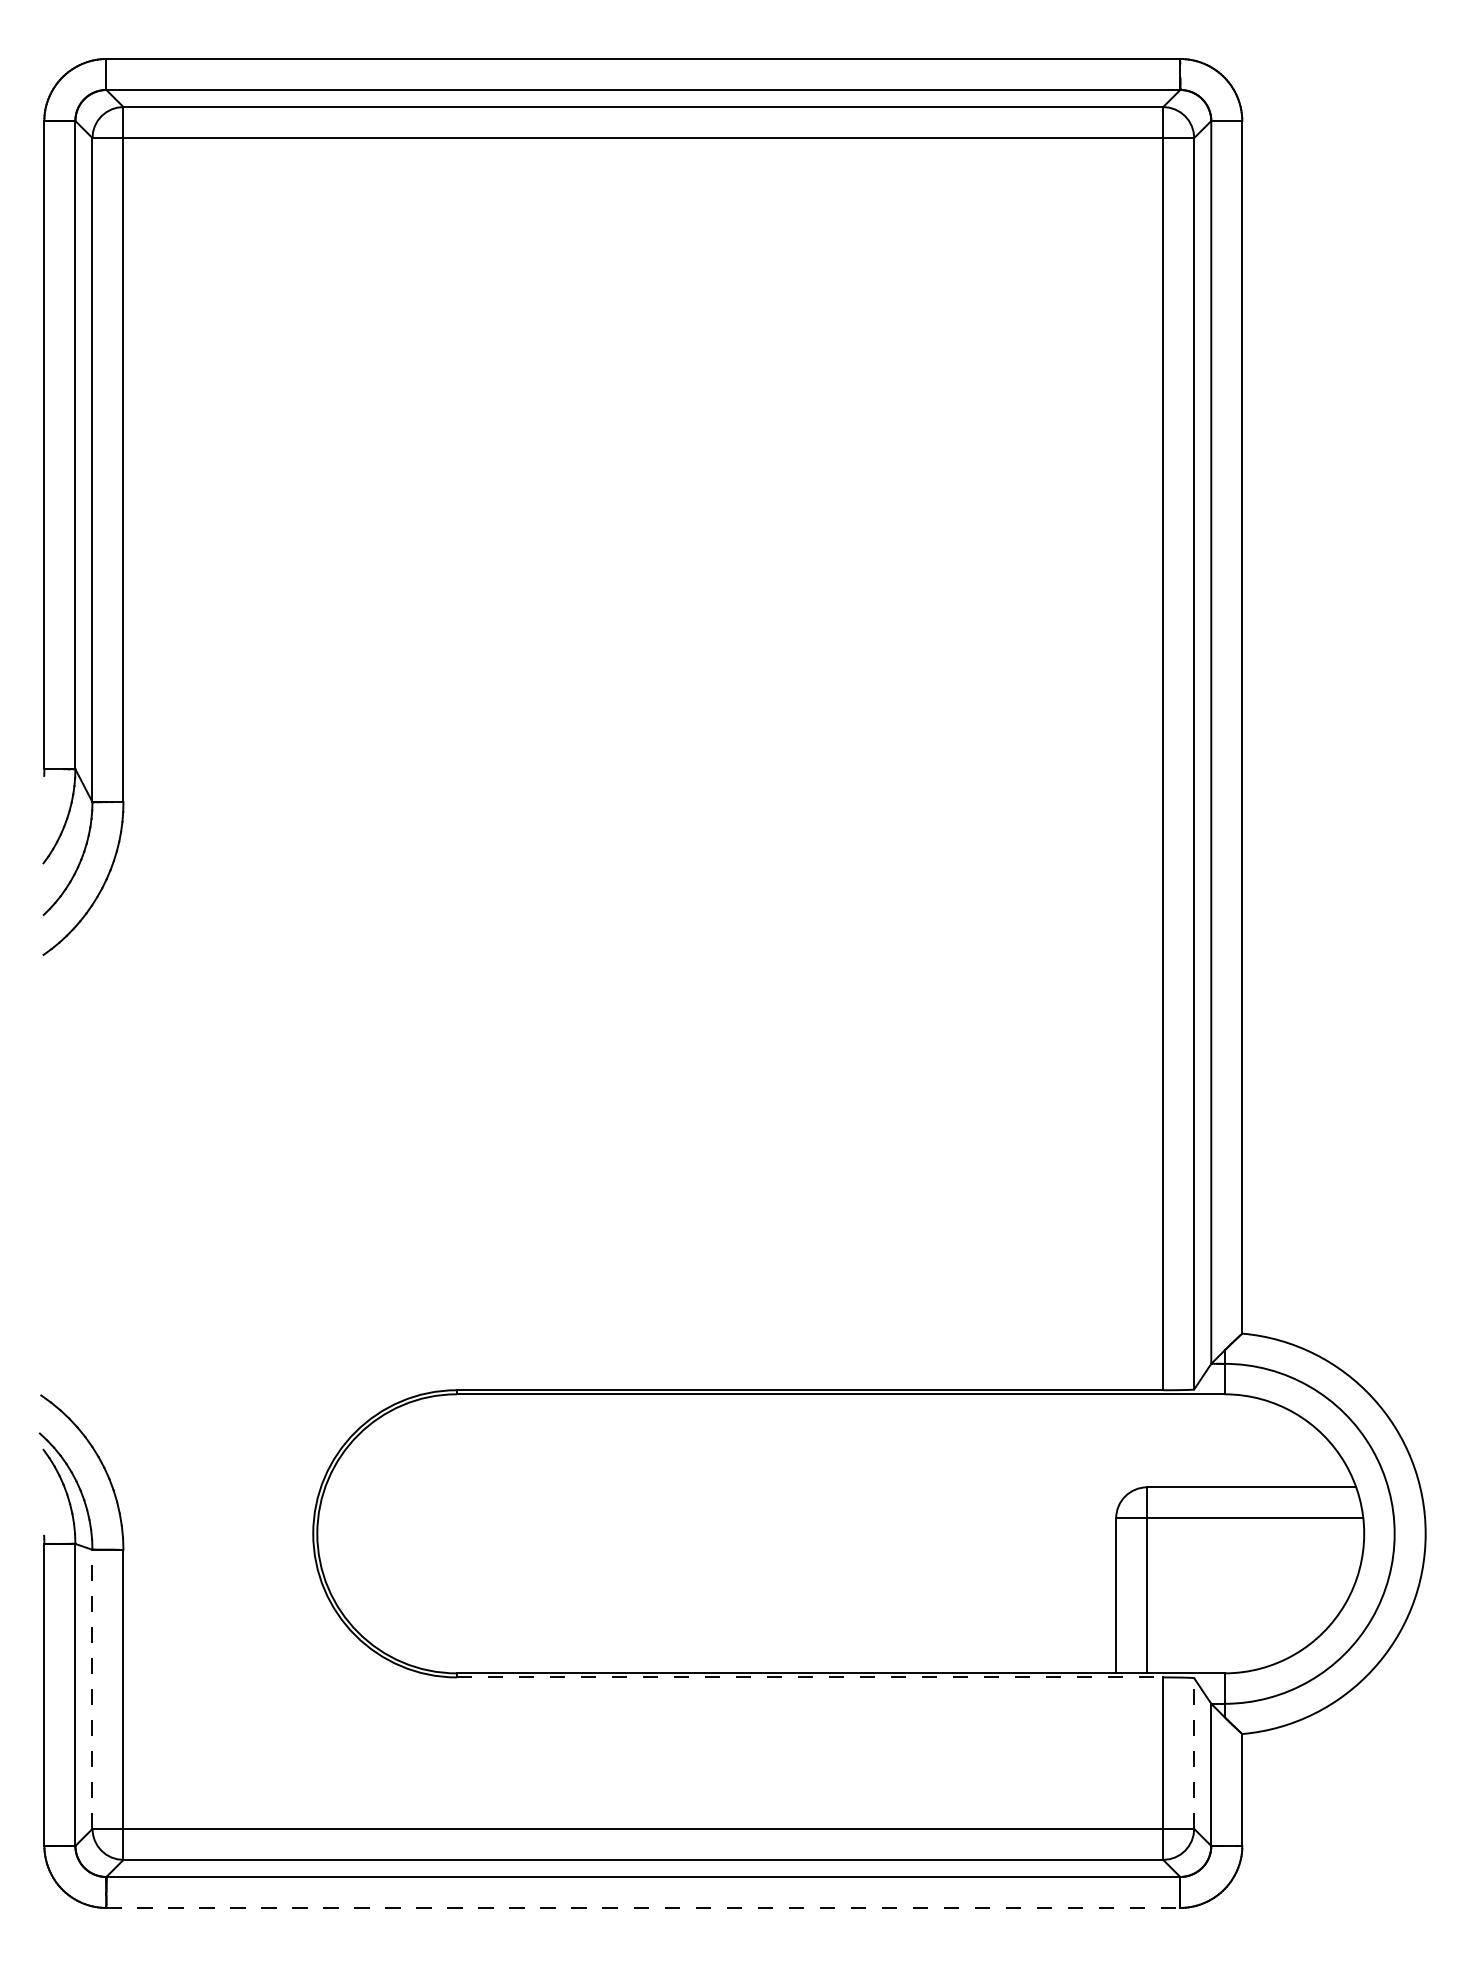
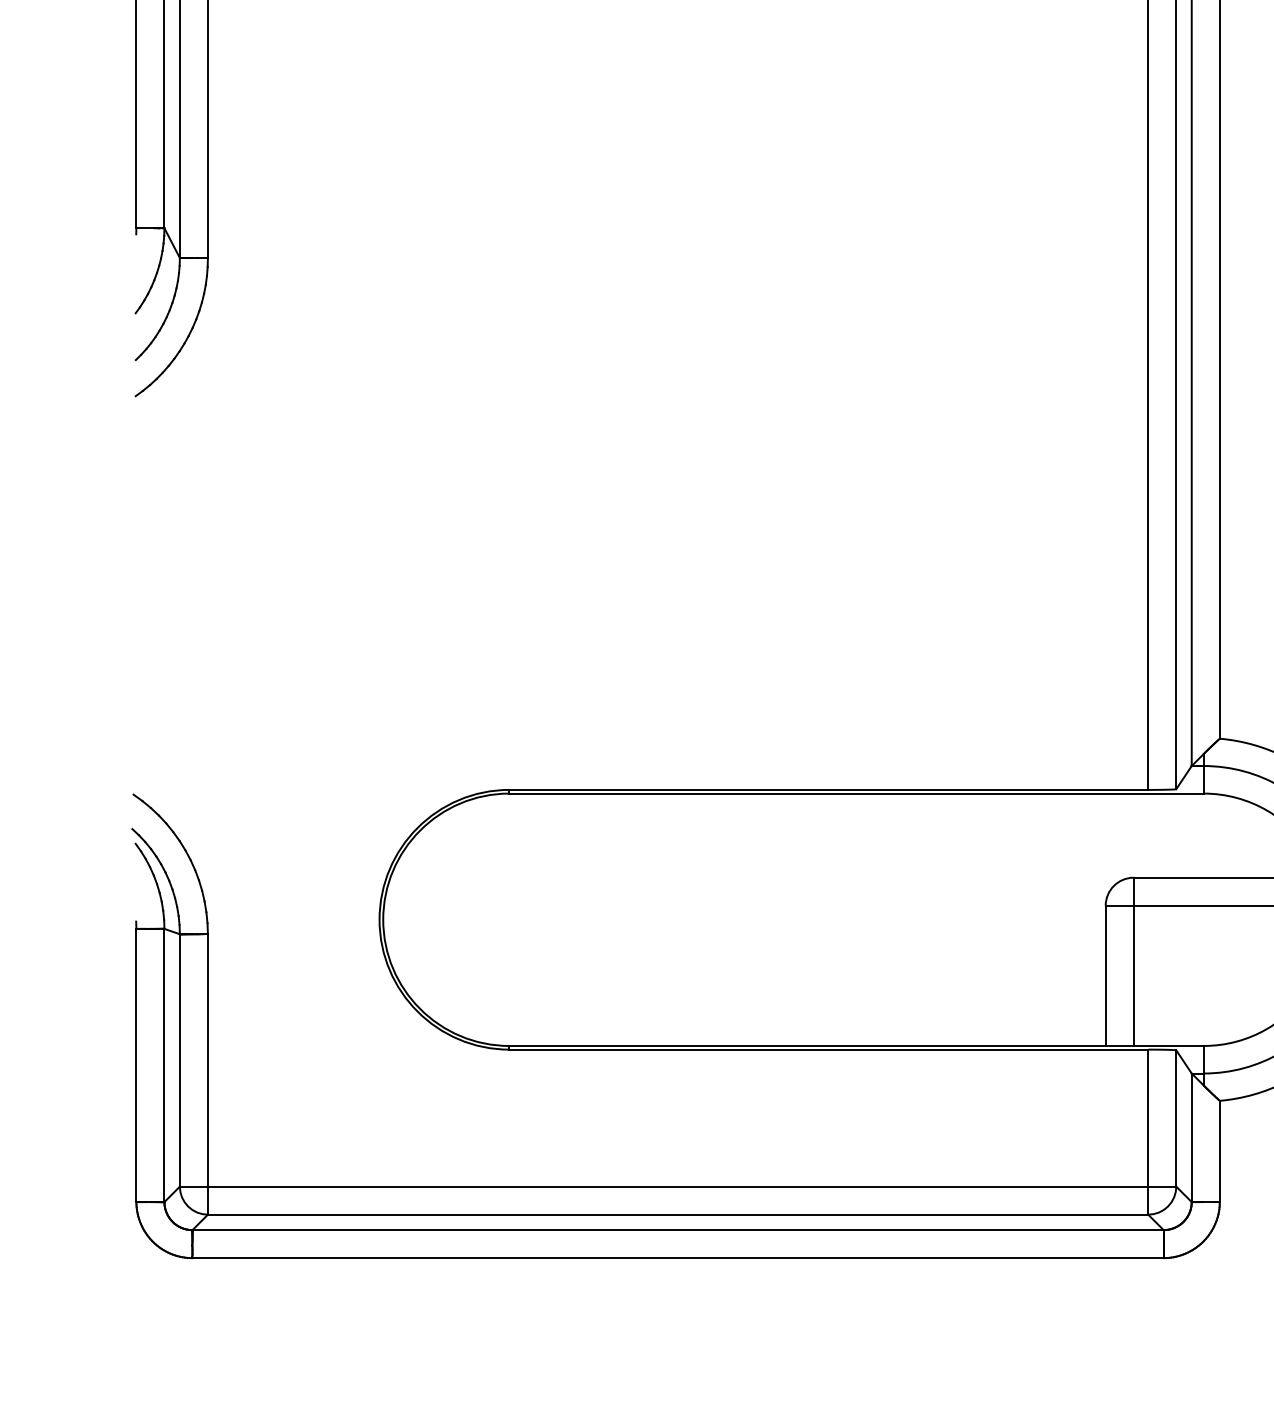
line: (810, 1677) -> (829, 1049), dashed -> solid
line: (92, 1689) -> (179, 1060), dashed -> solid
line: (1194, 1753) -> (1176, 1118), dashed -> solid
line: (643, 1907) -> (678, 1257), dashed -> solid

